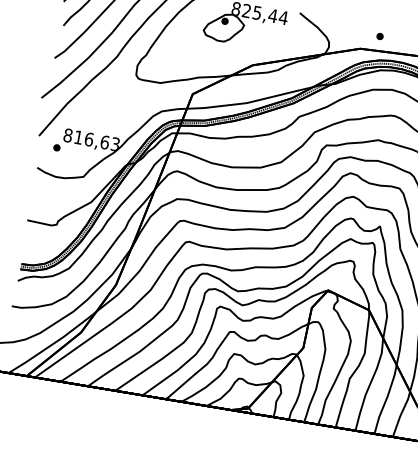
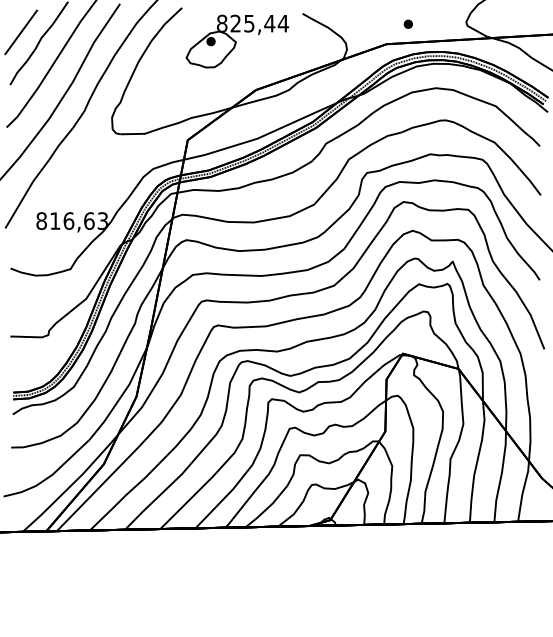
part: (56, 147) -> (30, 238), removed

